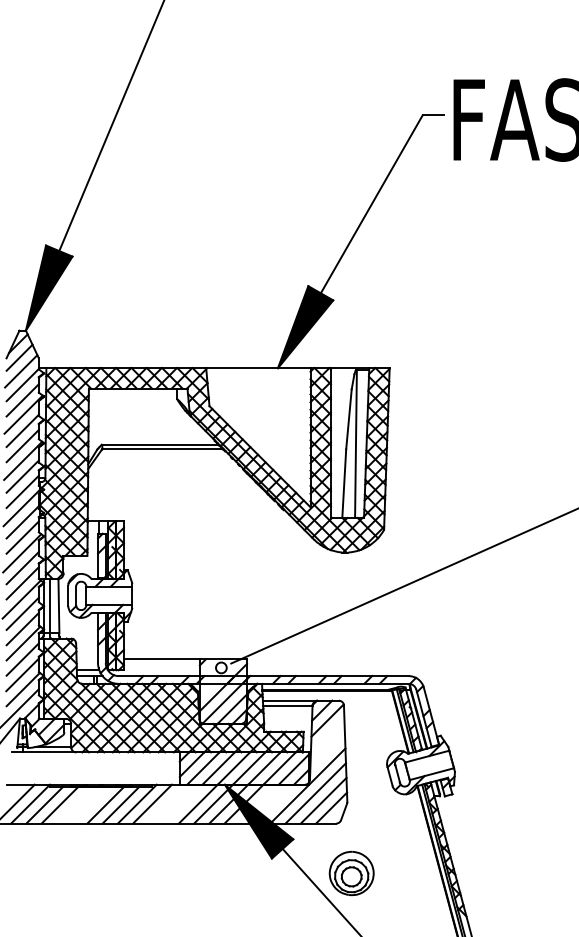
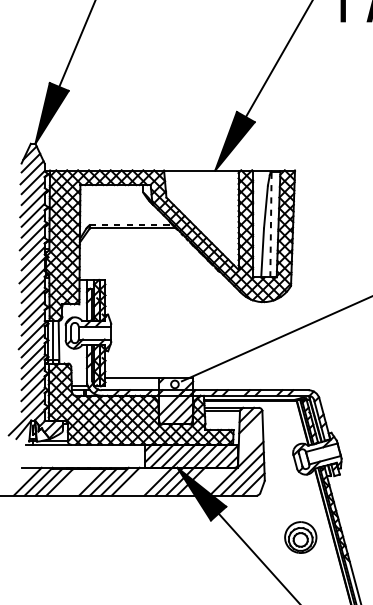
line: (356, 443) -> (271, 224), solid -> dashed
line: (160, 444) -> (131, 224), solid -> dashed
part: (351, 873) -> (300, 537), moved

